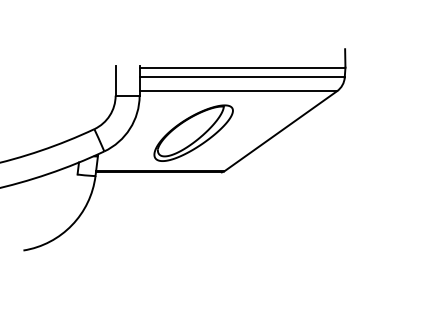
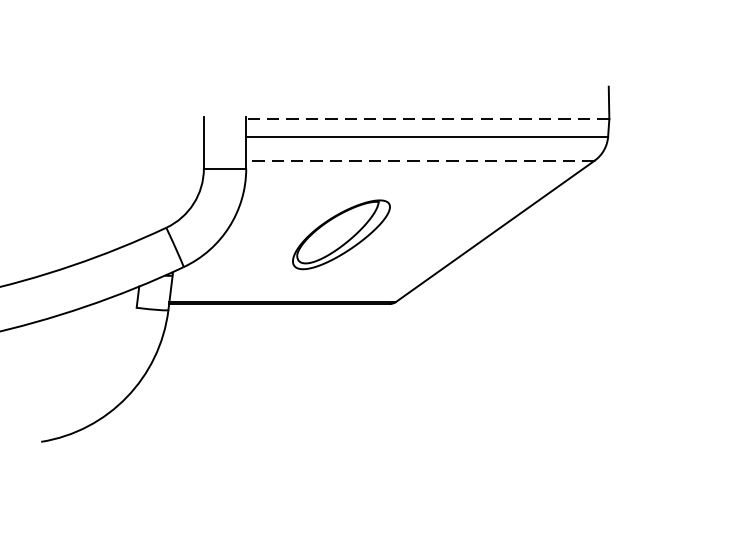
line: (242, 67) -> (427, 118), solid -> dashed
line: (238, 91) -> (420, 161), solid -> dashed
part: (193, 132) -> (341, 233), size x0.7

